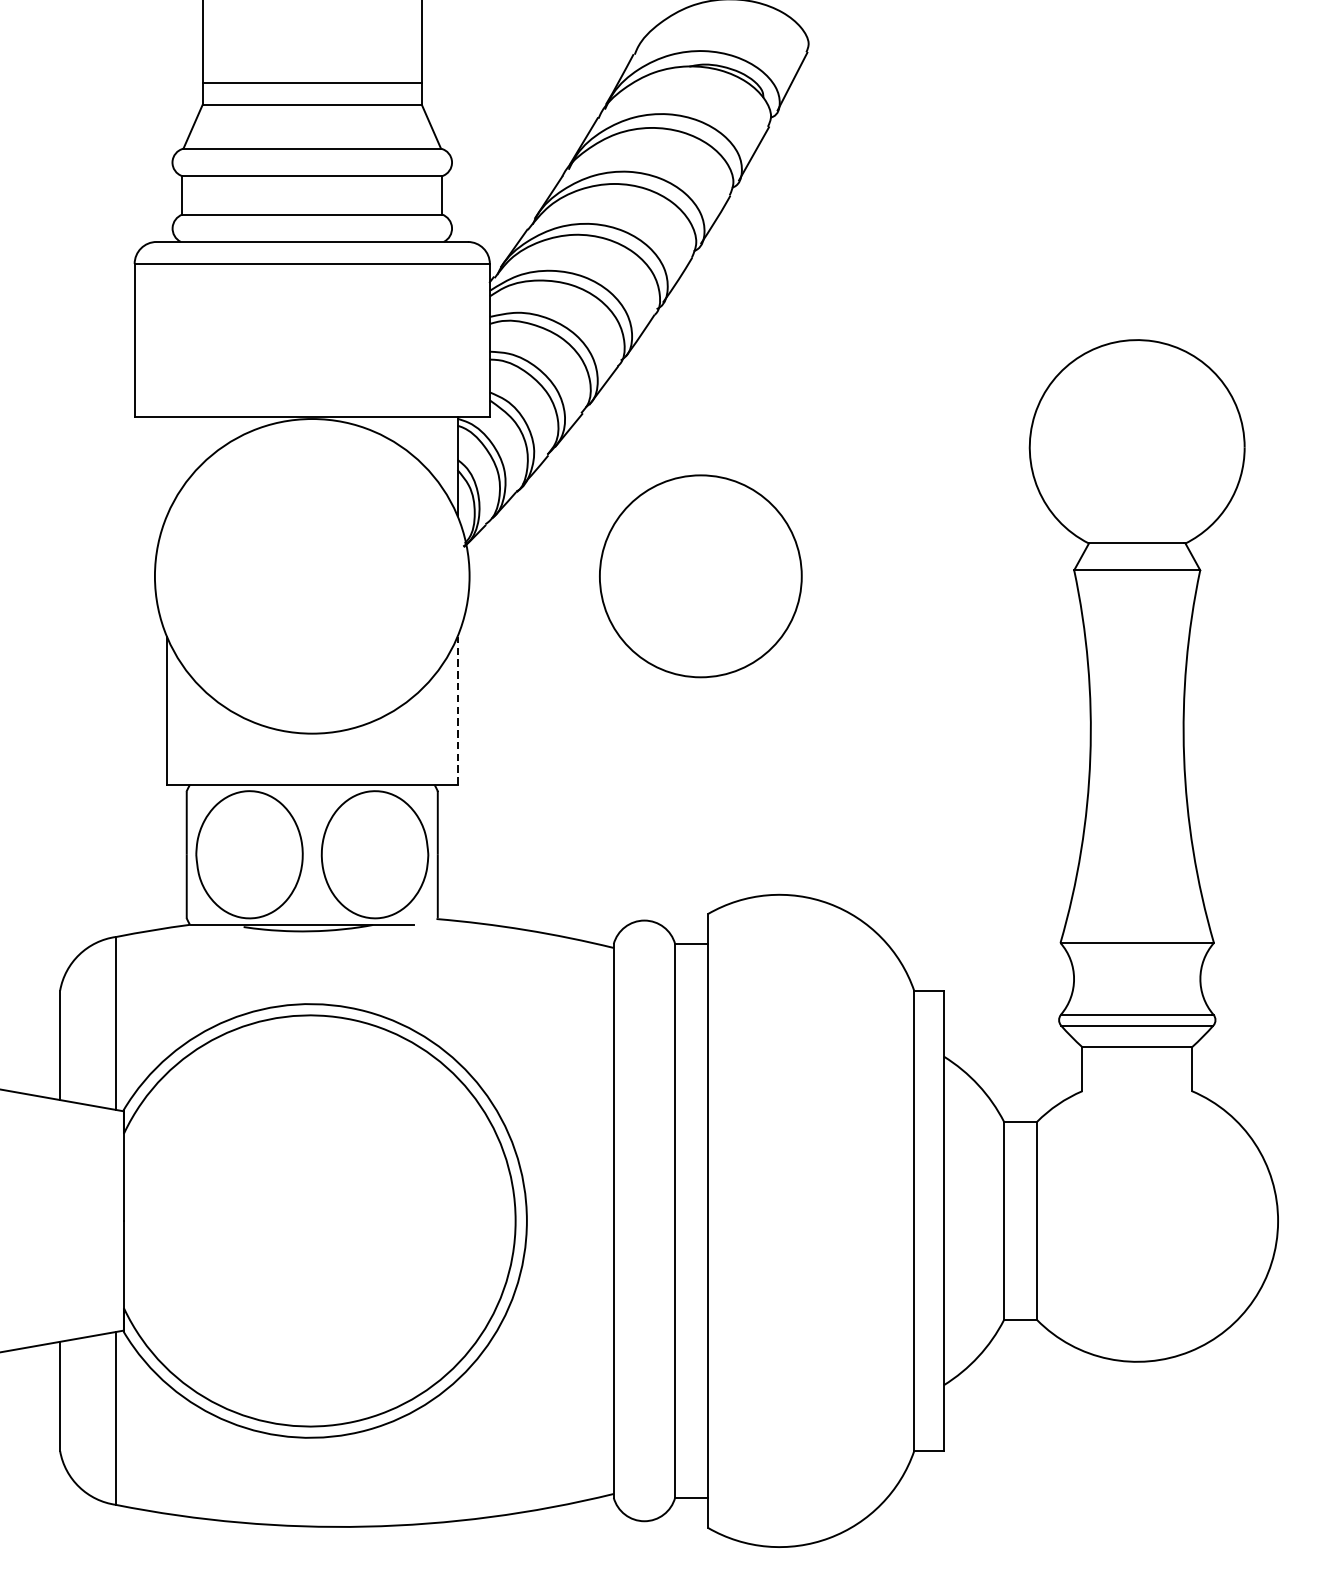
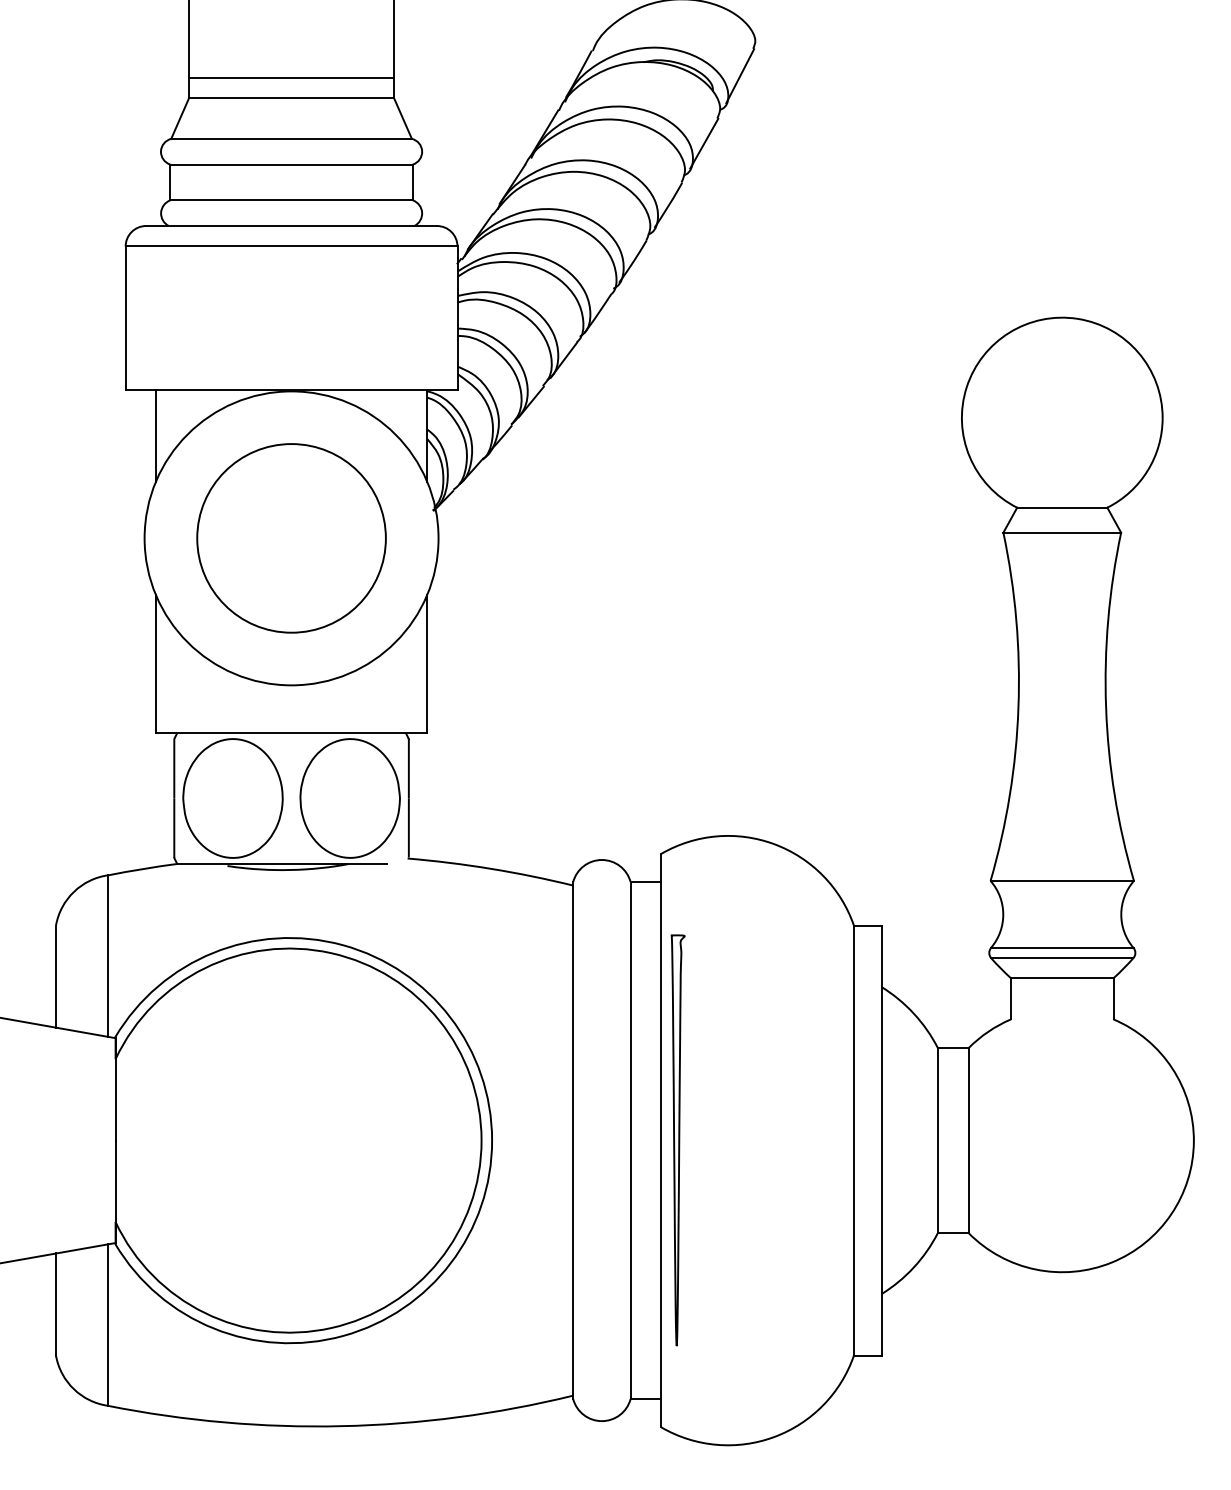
line: (166, 466) -> (155, 435), added
circle: (700, 576) -> (291, 538), moved
line: (457, 710) -> (427, 663), dashed -> solid
curve: (726, 1220) -> (678, 1140), added

